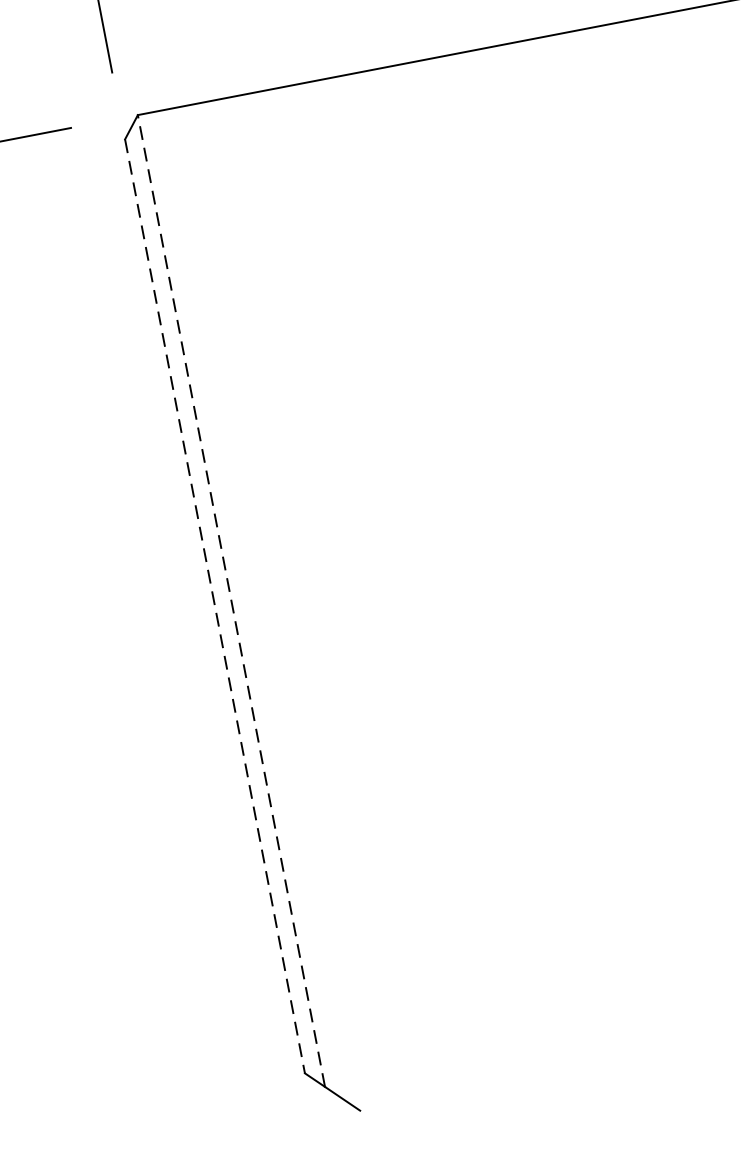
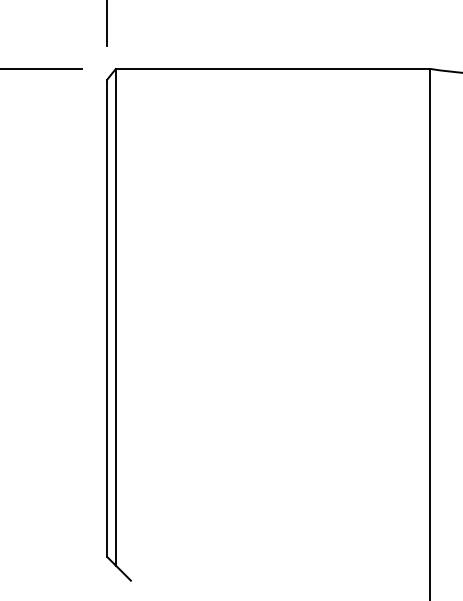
line: (230, 599) -> (115, 316), dashed -> solid
line: (215, 606) -> (107, 318), dashed -> solid

